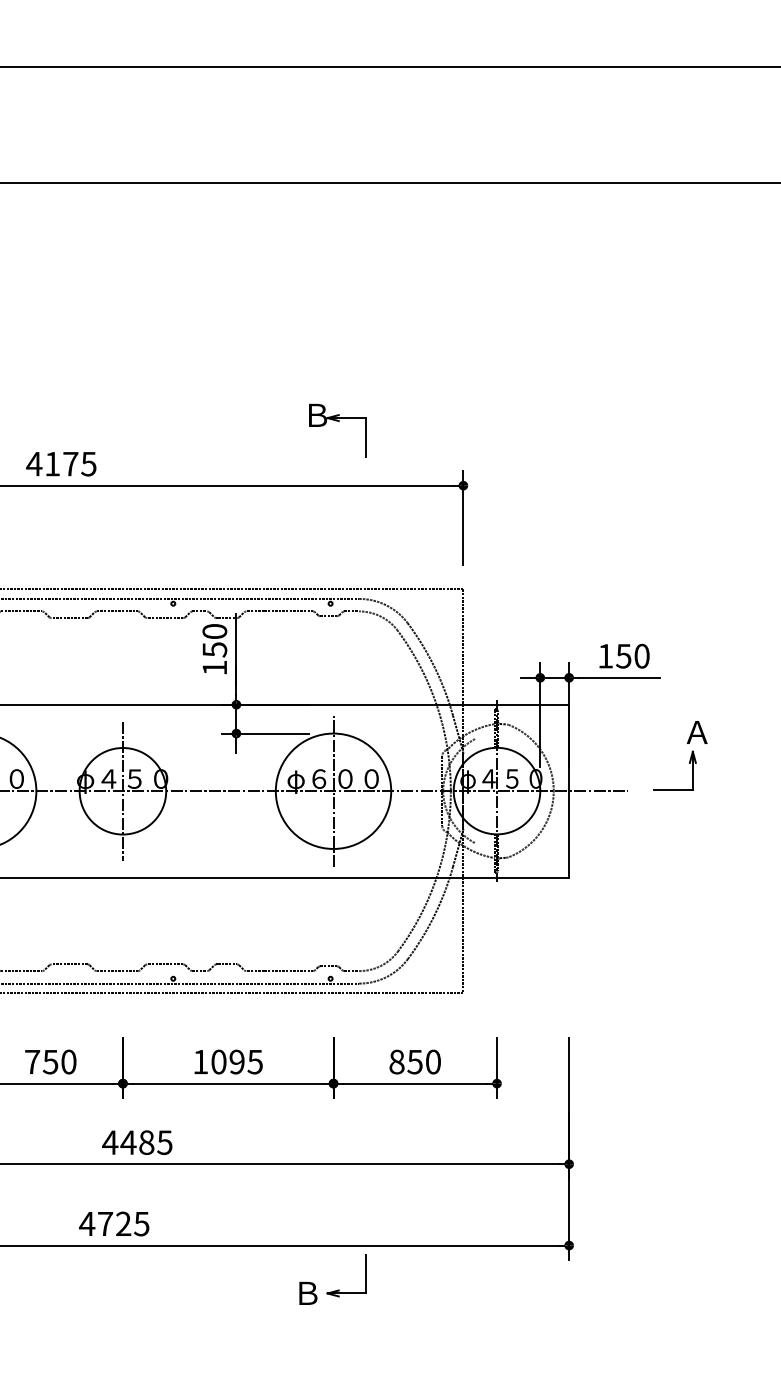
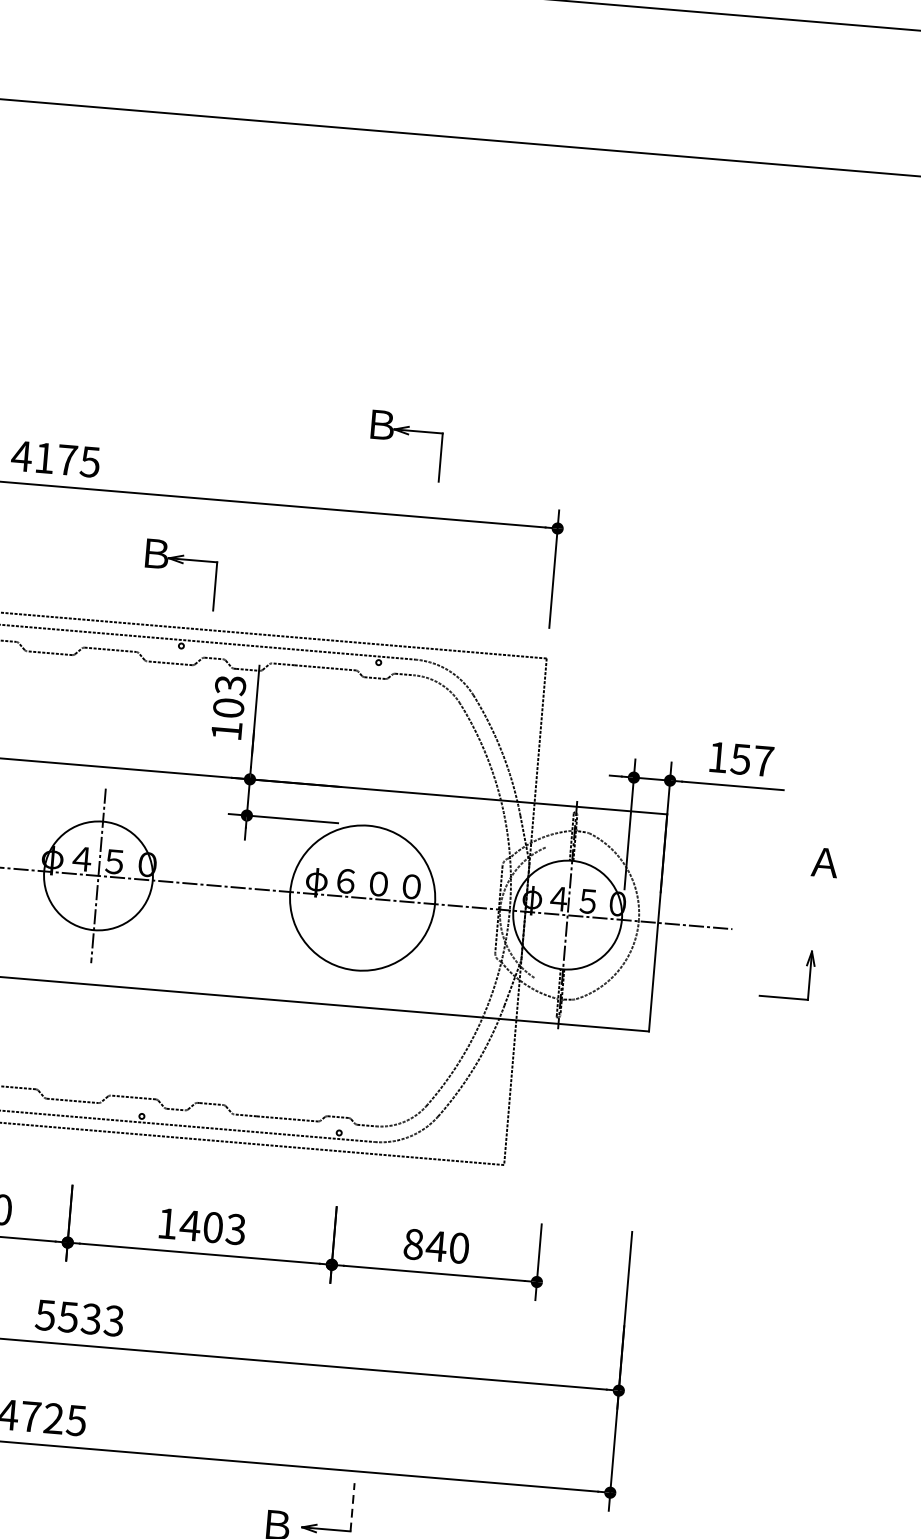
part: (167, 538) -> (181, 563), added
text: (214, 640) -> (229, 696), 150 -> 103
text: (641, 655) -> (763, 760), 150 -> 157
part: (688, 763) -> (805, 965), moved
line: (333, 791) -> (362, 898), removed
text: (236, 1061) -> (212, 1226), 1095 -> 1403
text: (414, 1062) -> (435, 1246), 850 -> 840
text: (137, 1142) -> (79, 1317), 4485 -> 5533
line: (366, 1273) -> (353, 1506), solid -> dashed

